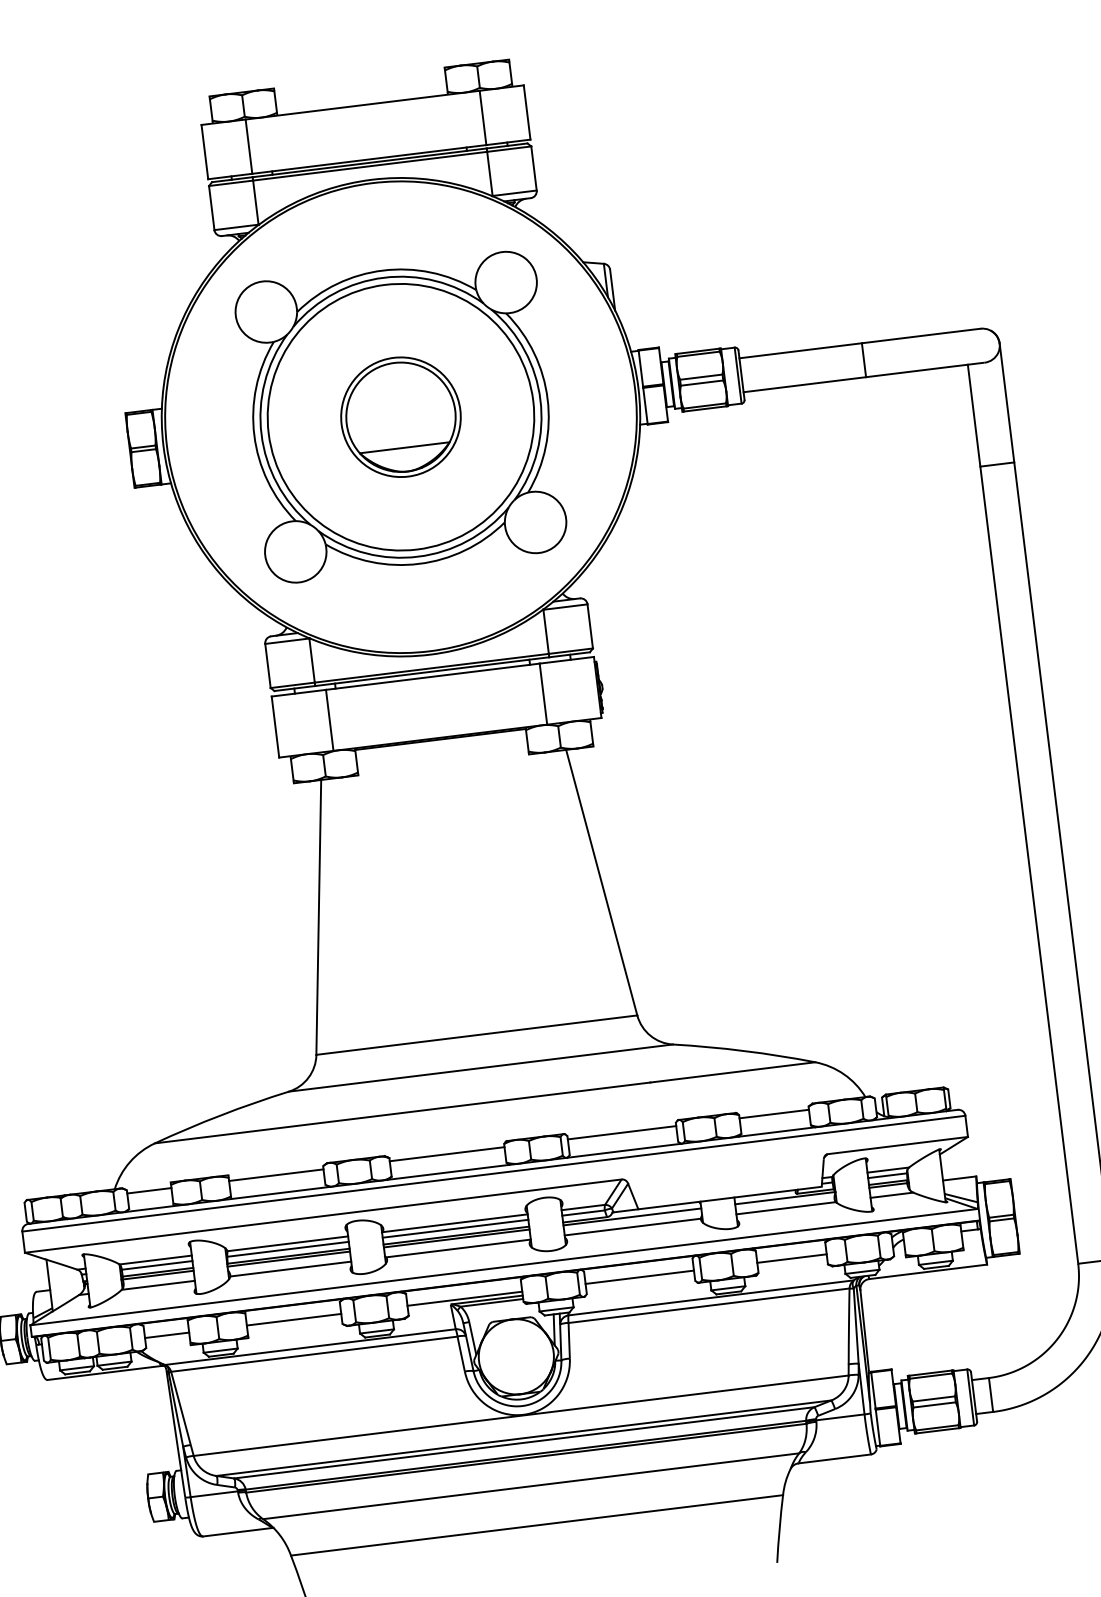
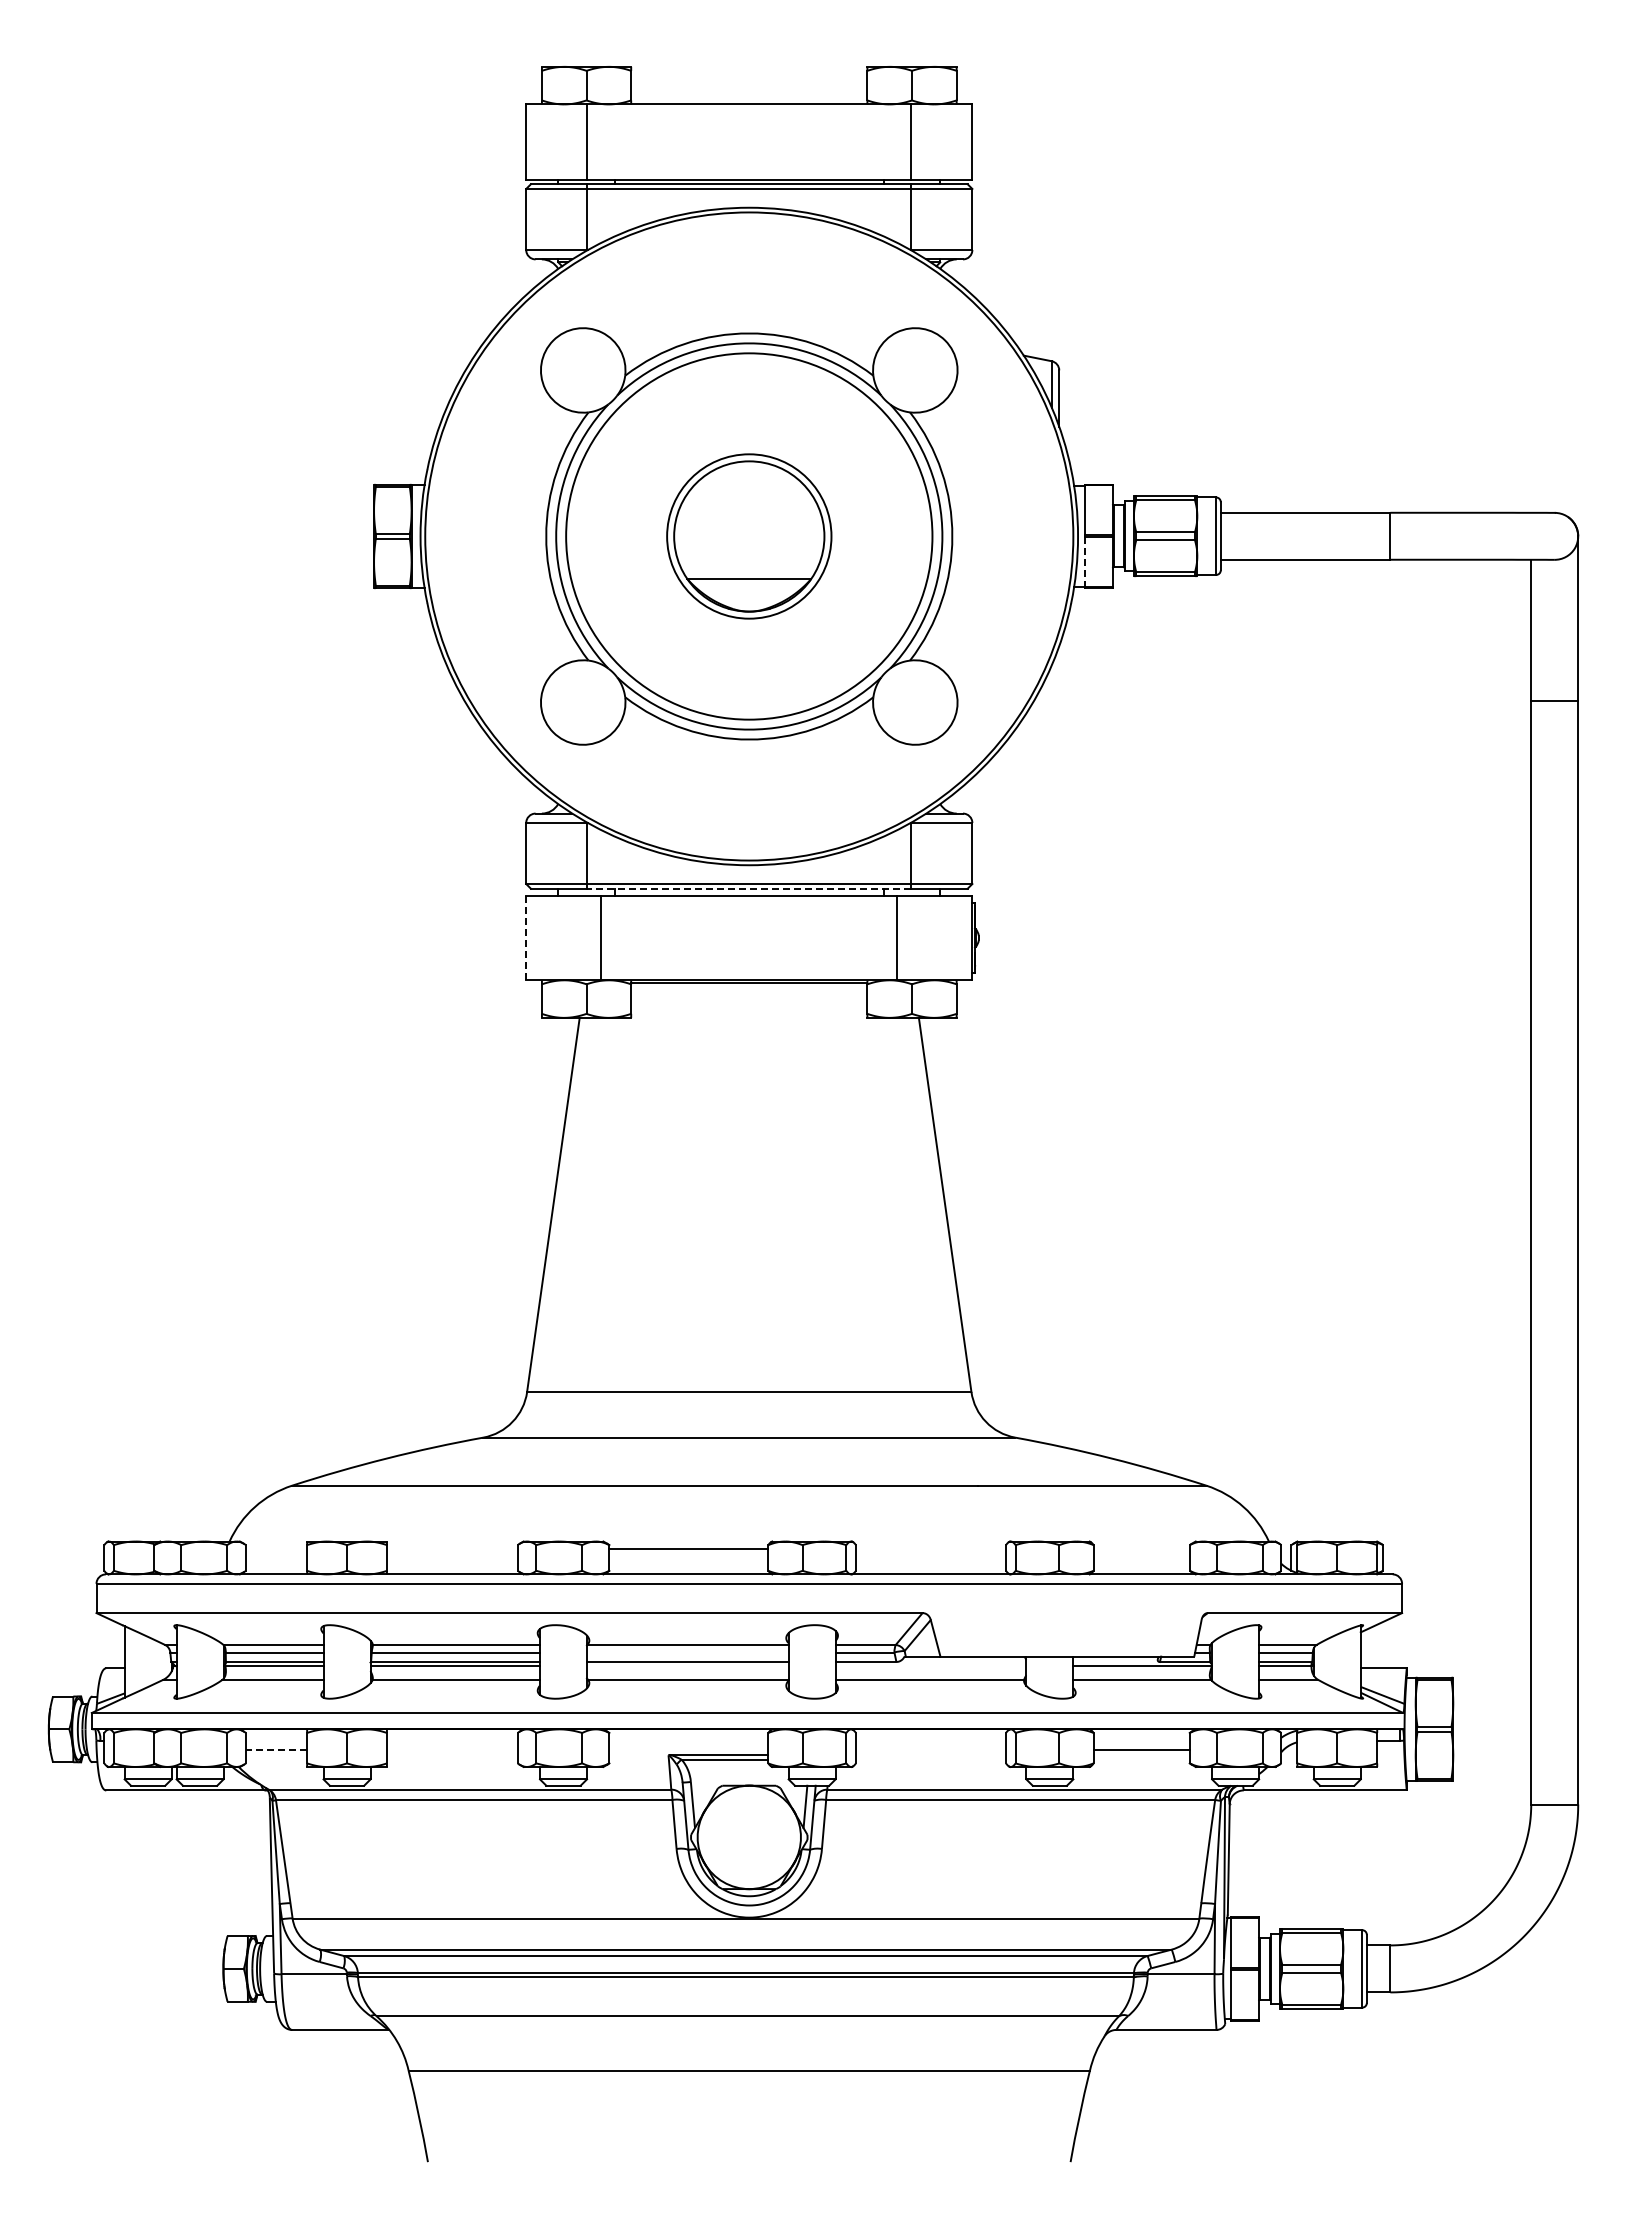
line: (645, 406) -> (1084, 562), solid -> dashed
line: (431, 671) -> (748, 888), solid -> dashed
line: (275, 727) -> (526, 938), solid -> dashed
line: (774, 1114) -> (1141, 1549), removed
line: (621, 1132) -> (930, 1549), removed
line: (275, 1175) -> (451, 1549), removed
line: (149, 1190) -> (276, 1549), removed
line: (631, 1216) -> (930, 1665), removed
line: (455, 1228) -> (687, 1652), removed
line: (456, 1238) -> (687, 1665), removed
line: (639, 1277) -> (930, 1749), removed
line: (464, 1298) -> (688, 1749), removed
line: (293, 1319) -> (451, 1749), removed
line: (167, 1335) -> (276, 1749), solid -> dashed

